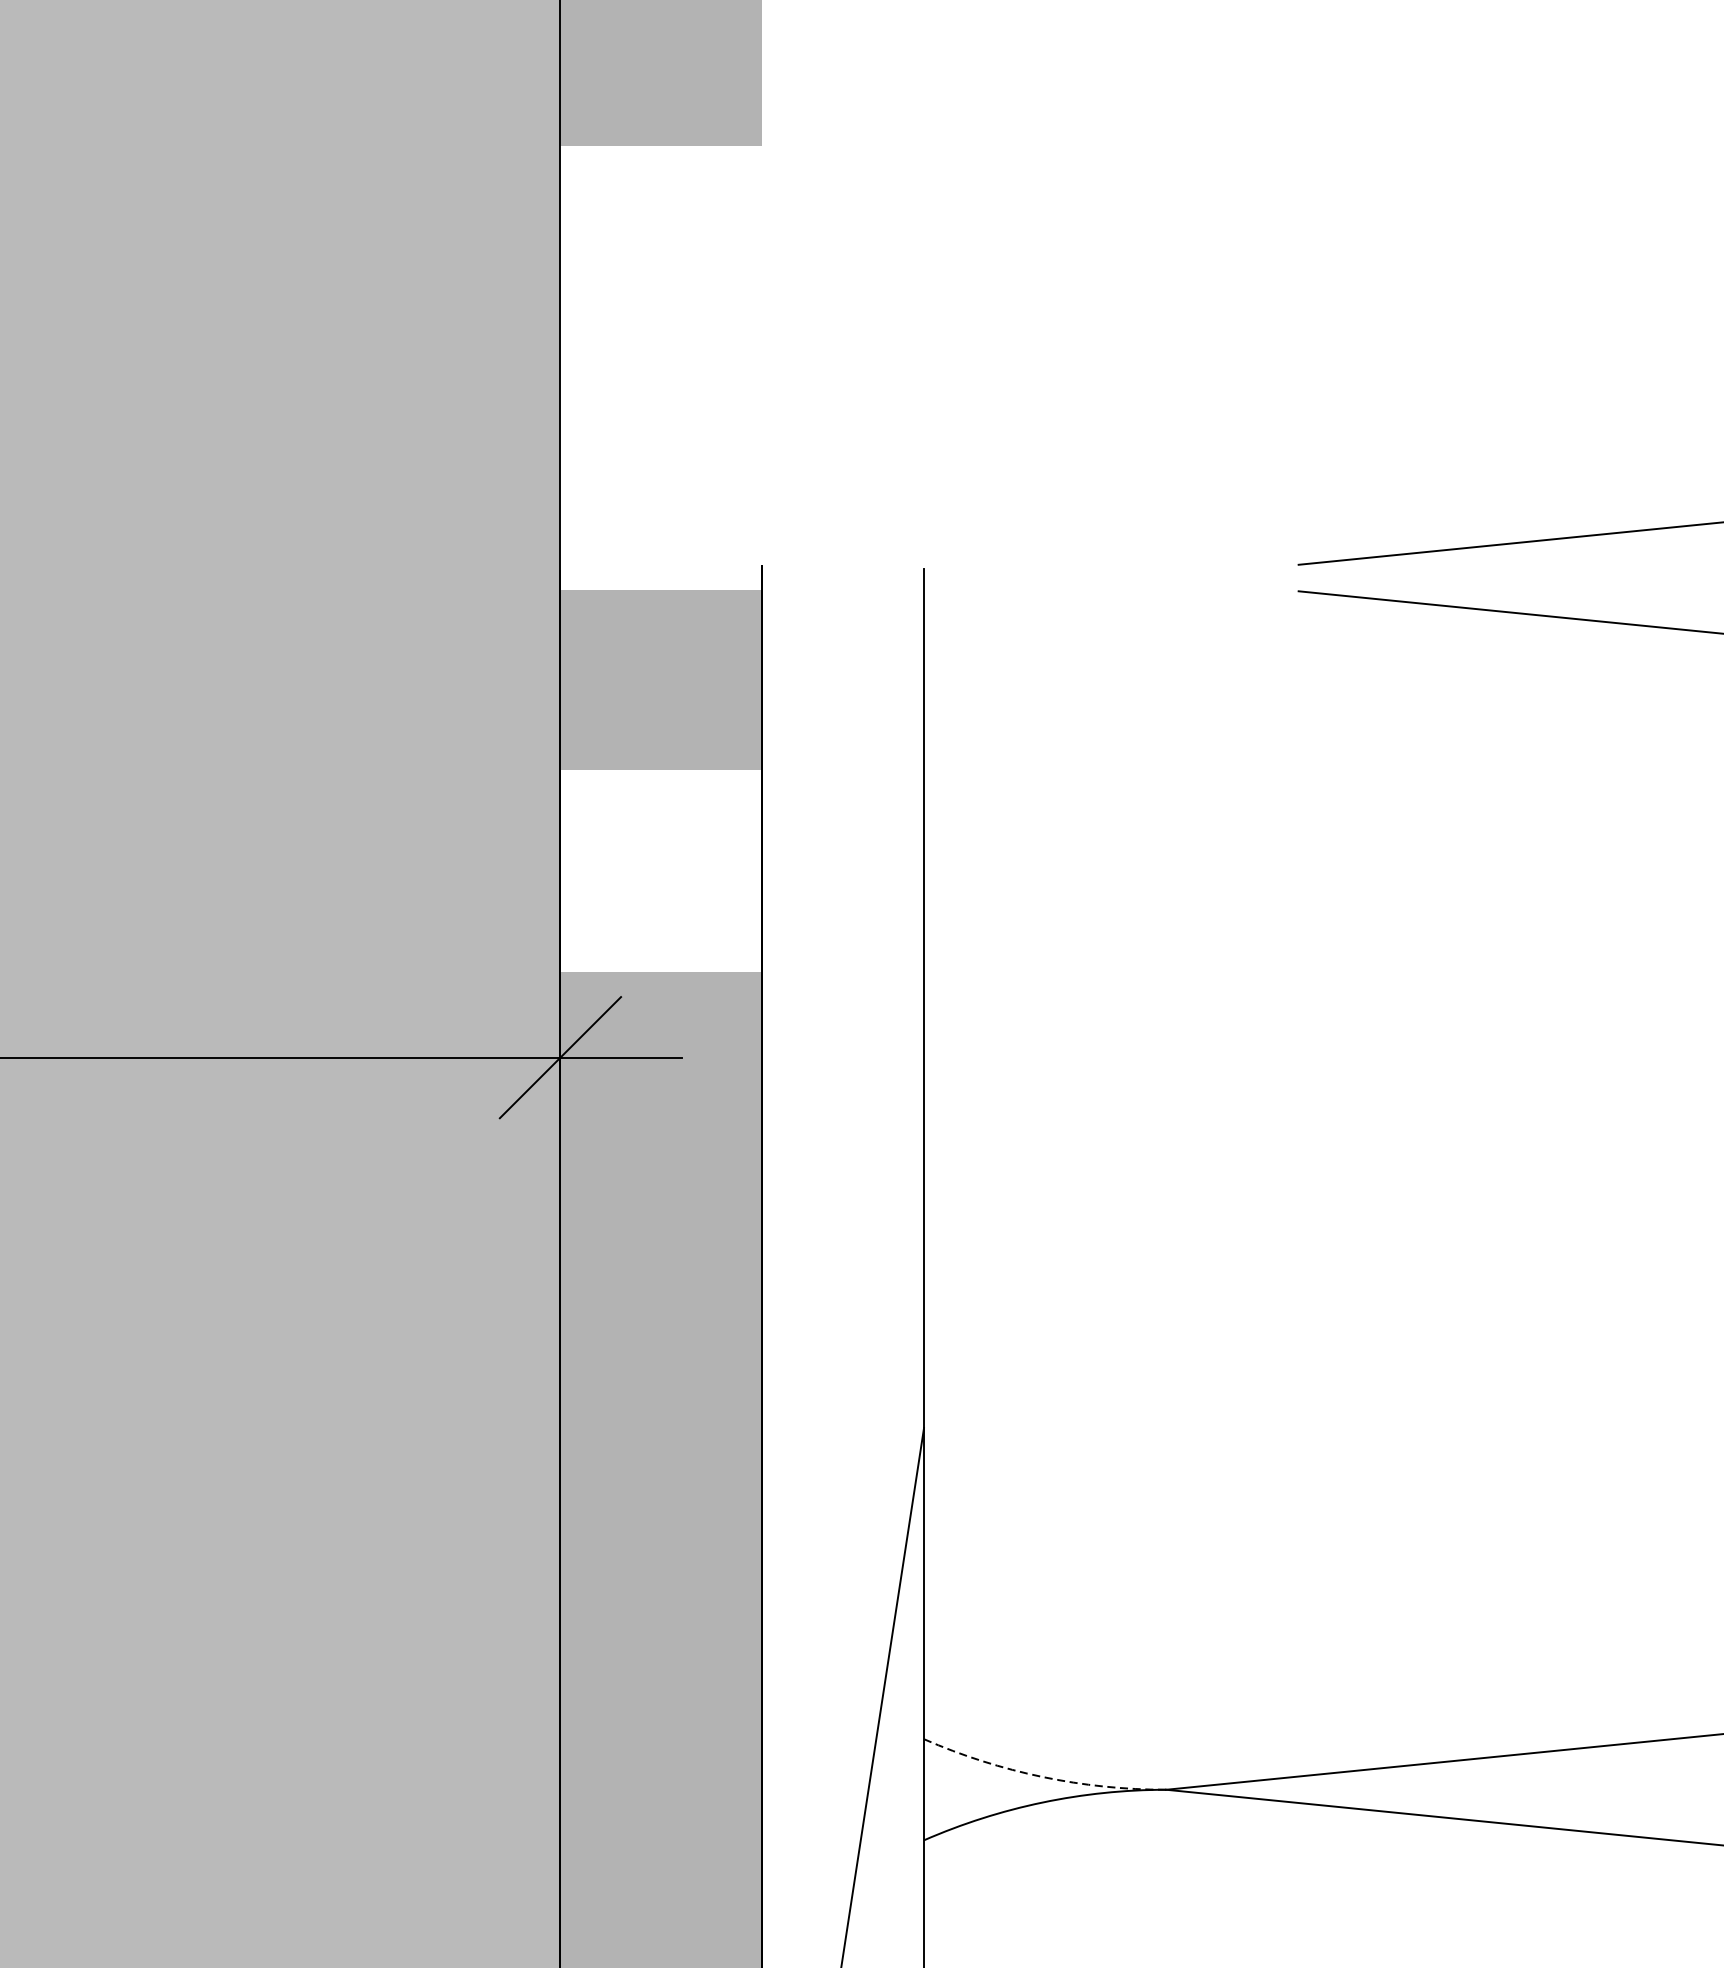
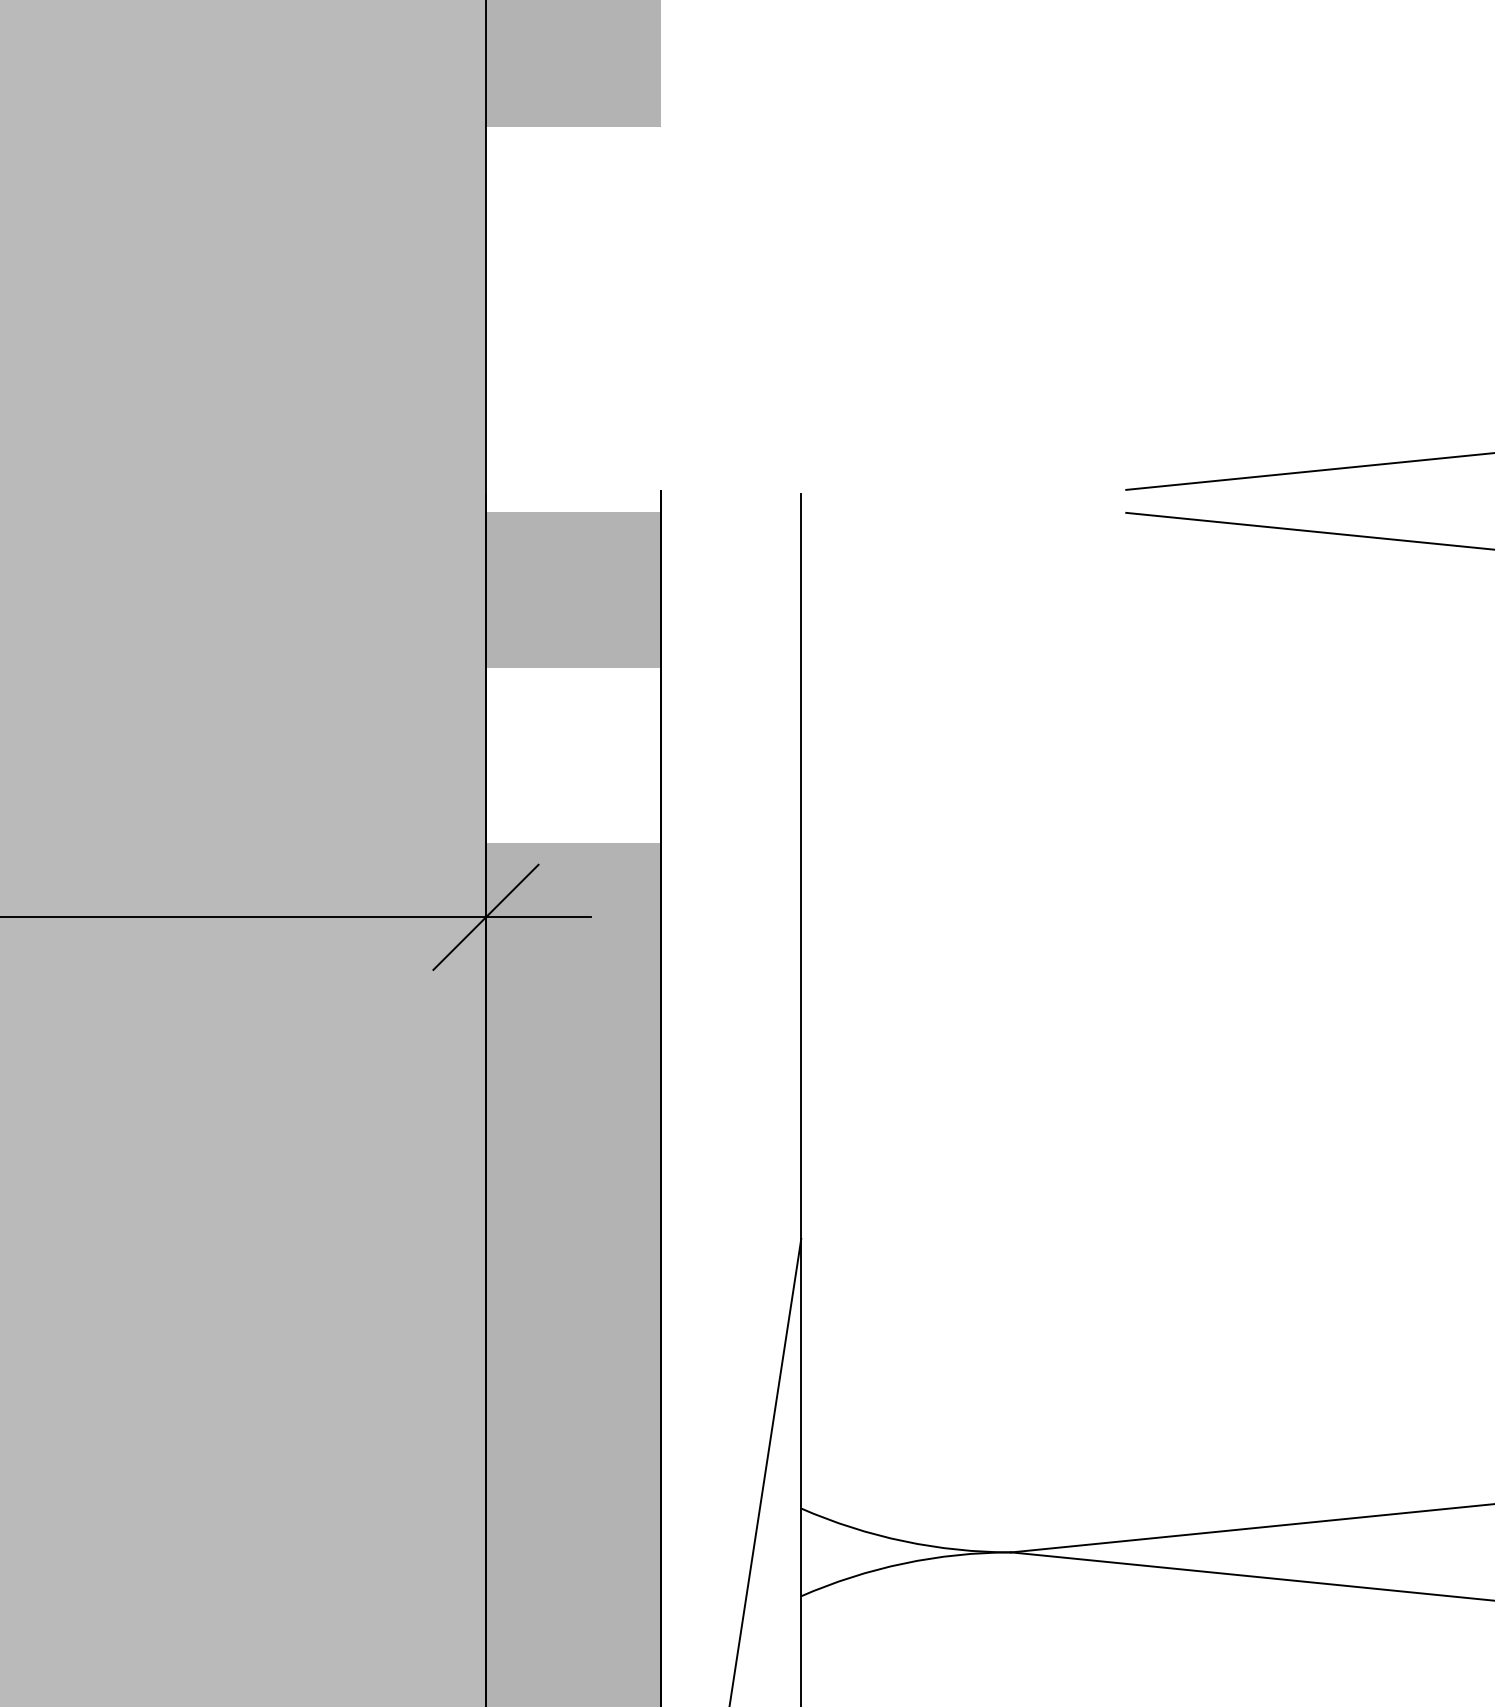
arc: (1043, 1777) -> (904, 1541), dashed -> solid

